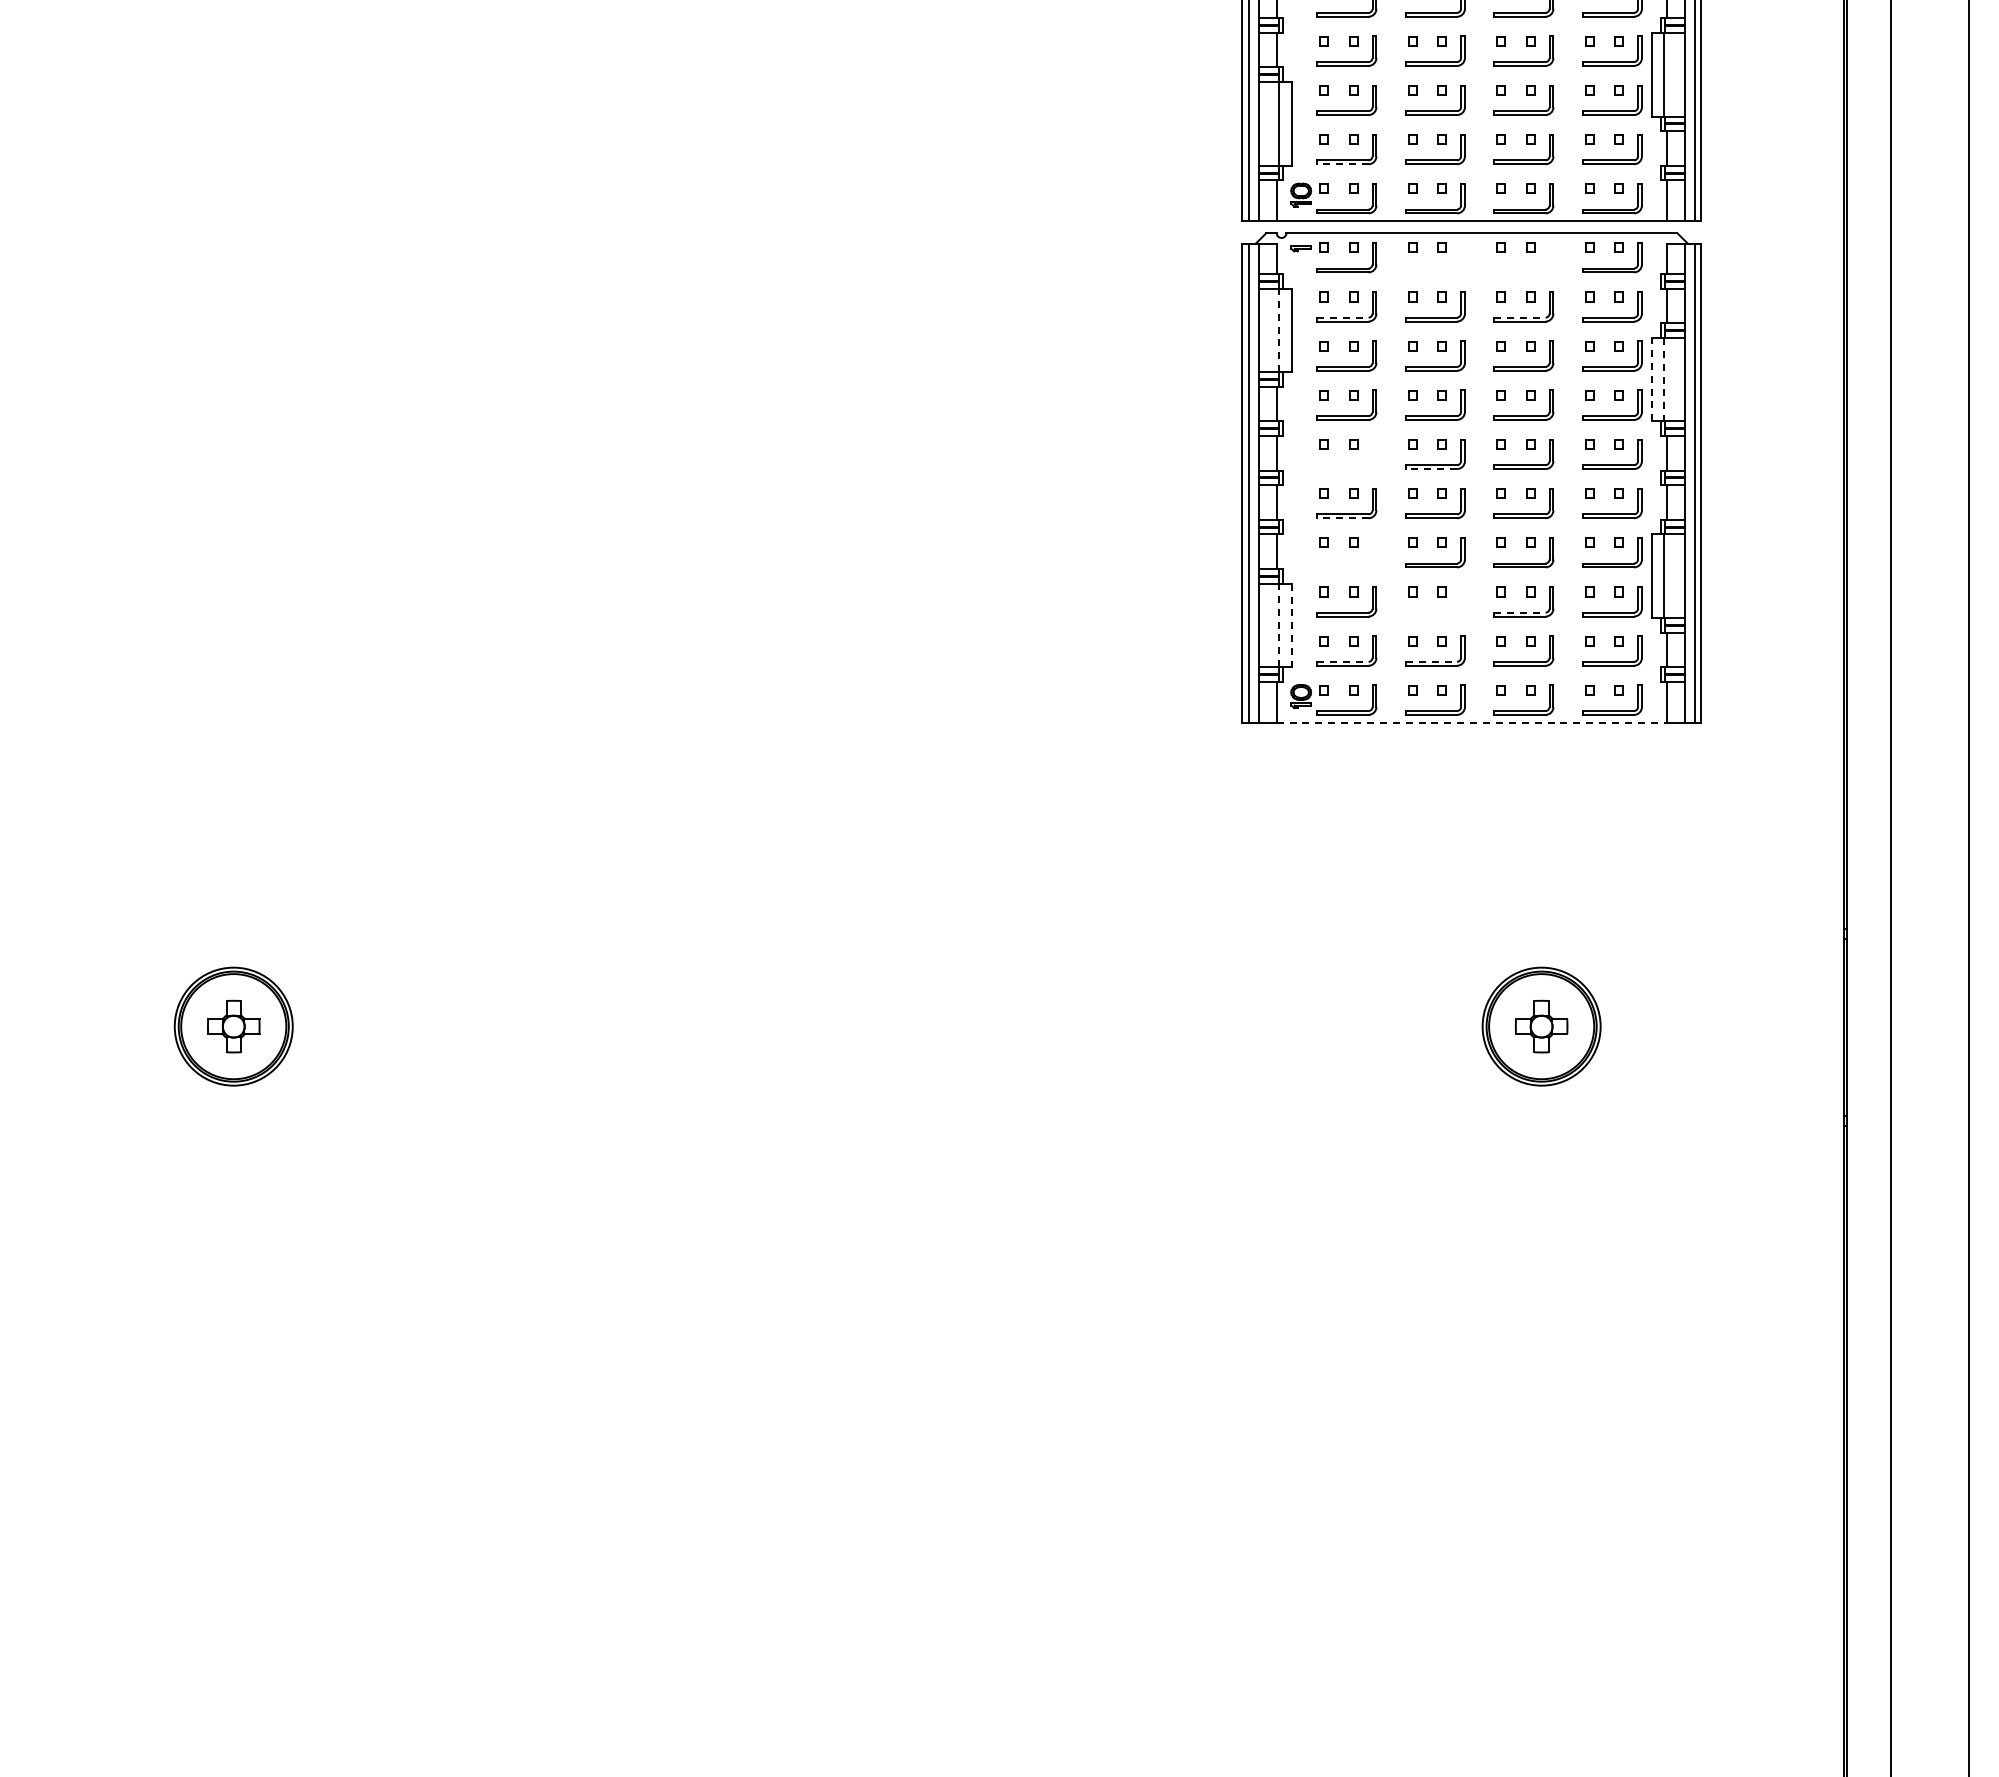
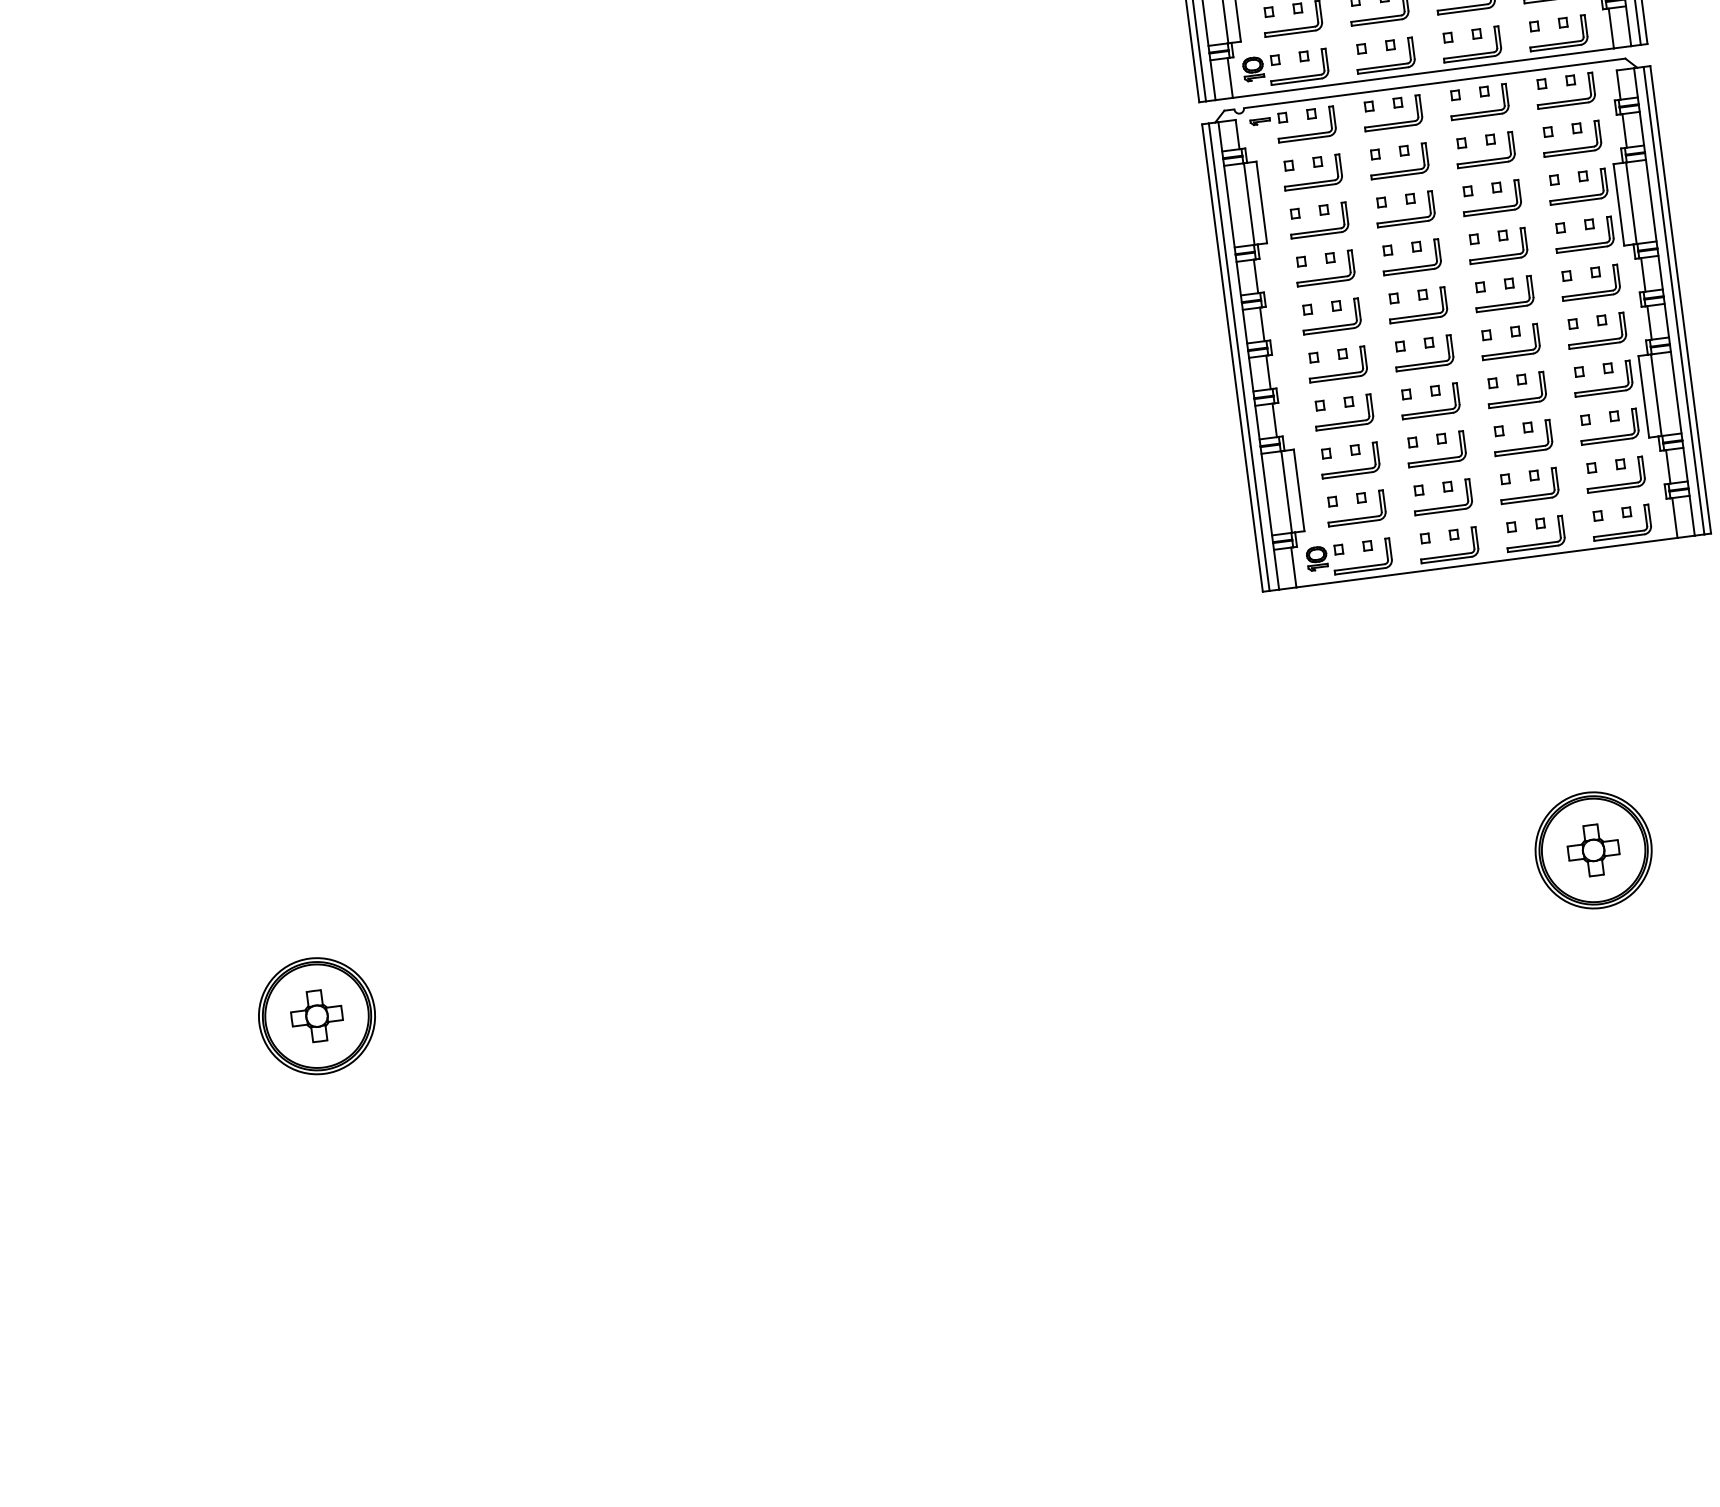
line: (1343, 164) -> (1290, 33), dashed -> solid
part: (1435, 268) -> (1393, 123), added
part: (1523, 268) -> (1479, 112), added
line: (1343, 317) -> (1310, 183), dashed -> solid
line: (1520, 317) -> (1483, 160), dashed -> solid
line: (1279, 330) -> (1249, 204), dashed -> solid
line: (1651, 379) -> (1618, 204), dashed -> solid
line: (1664, 379) -> (1631, 203), dashed -> solid
part: (1346, 464) -> (1331, 326), added
line: (1431, 469) -> (1415, 320), dashed -> solid
line: (1343, 518) -> (1335, 379), dashed -> solid
part: (1346, 563) -> (1344, 423), added
part: (1435, 612) -> (1437, 459), added
line: (1520, 612) -> (1520, 448), dashed -> solid
line: (1279, 625) -> (1286, 492), dashed -> solid
line: (1292, 625) -> (1299, 490), dashed -> solid
line: (1343, 661) -> (1353, 519), dashed -> solid
line: (1431, 661) -> (1439, 507), dashed -> solid
line: (1472, 722) -> (1487, 562), dashed -> solid

